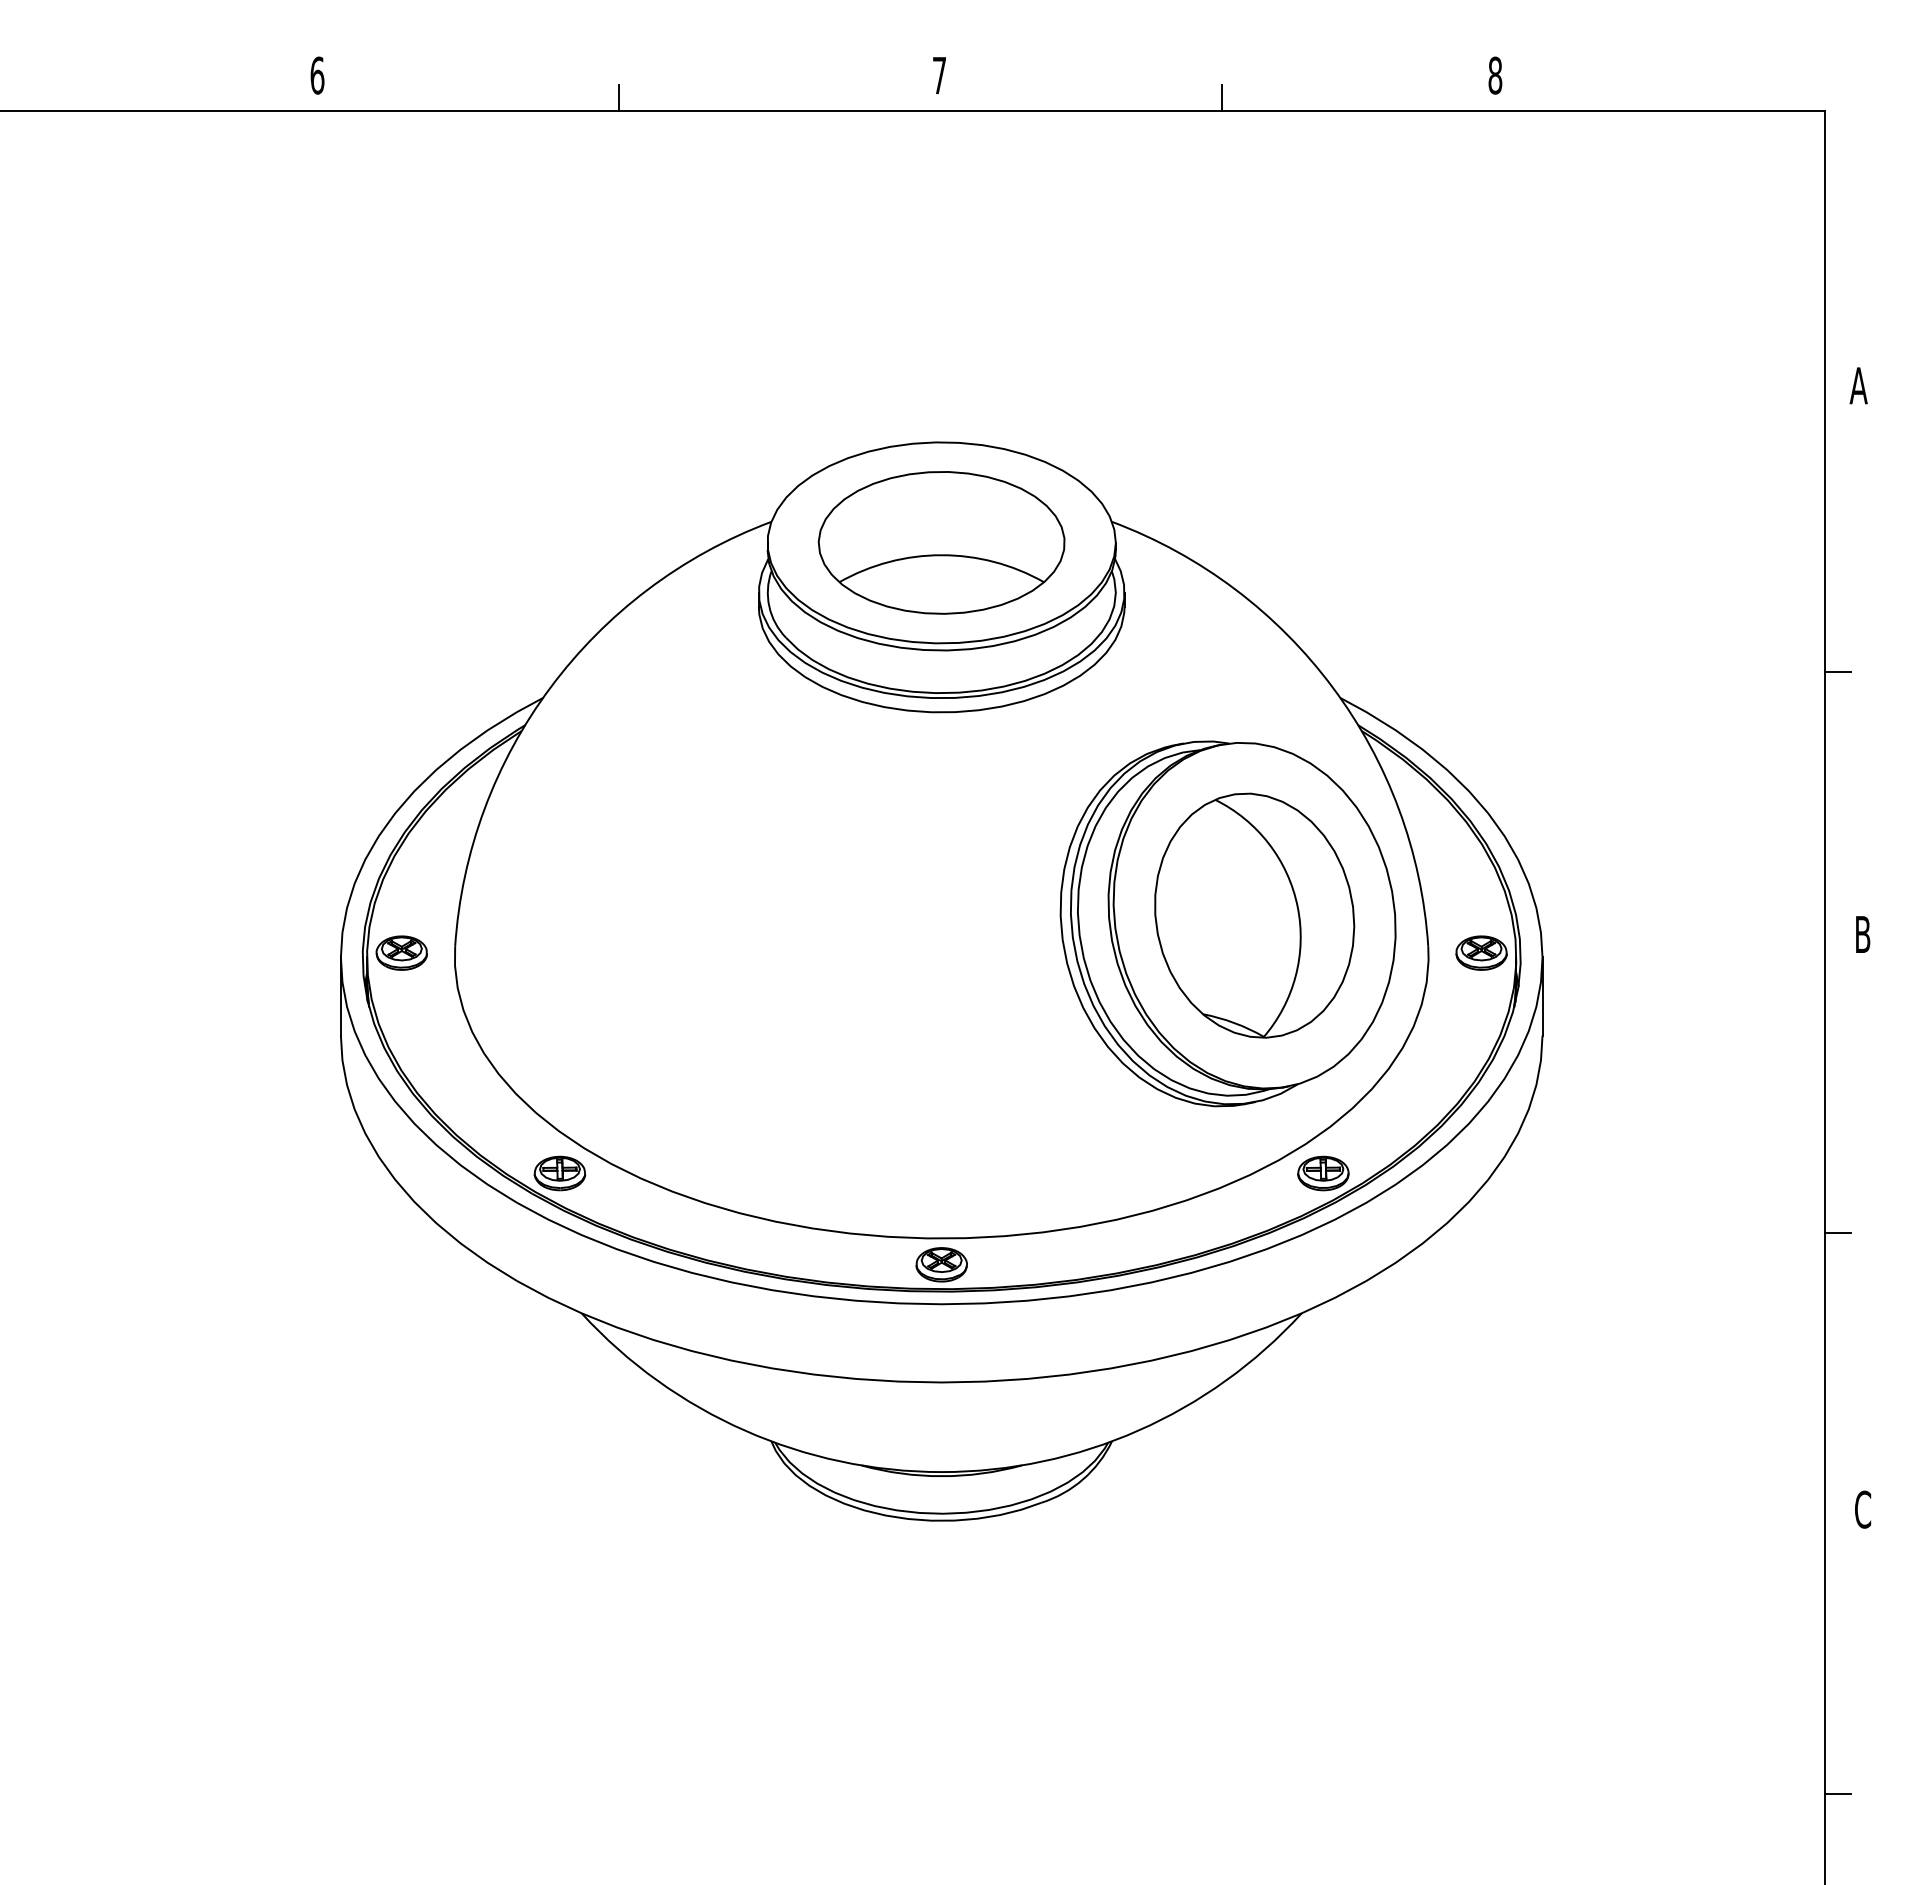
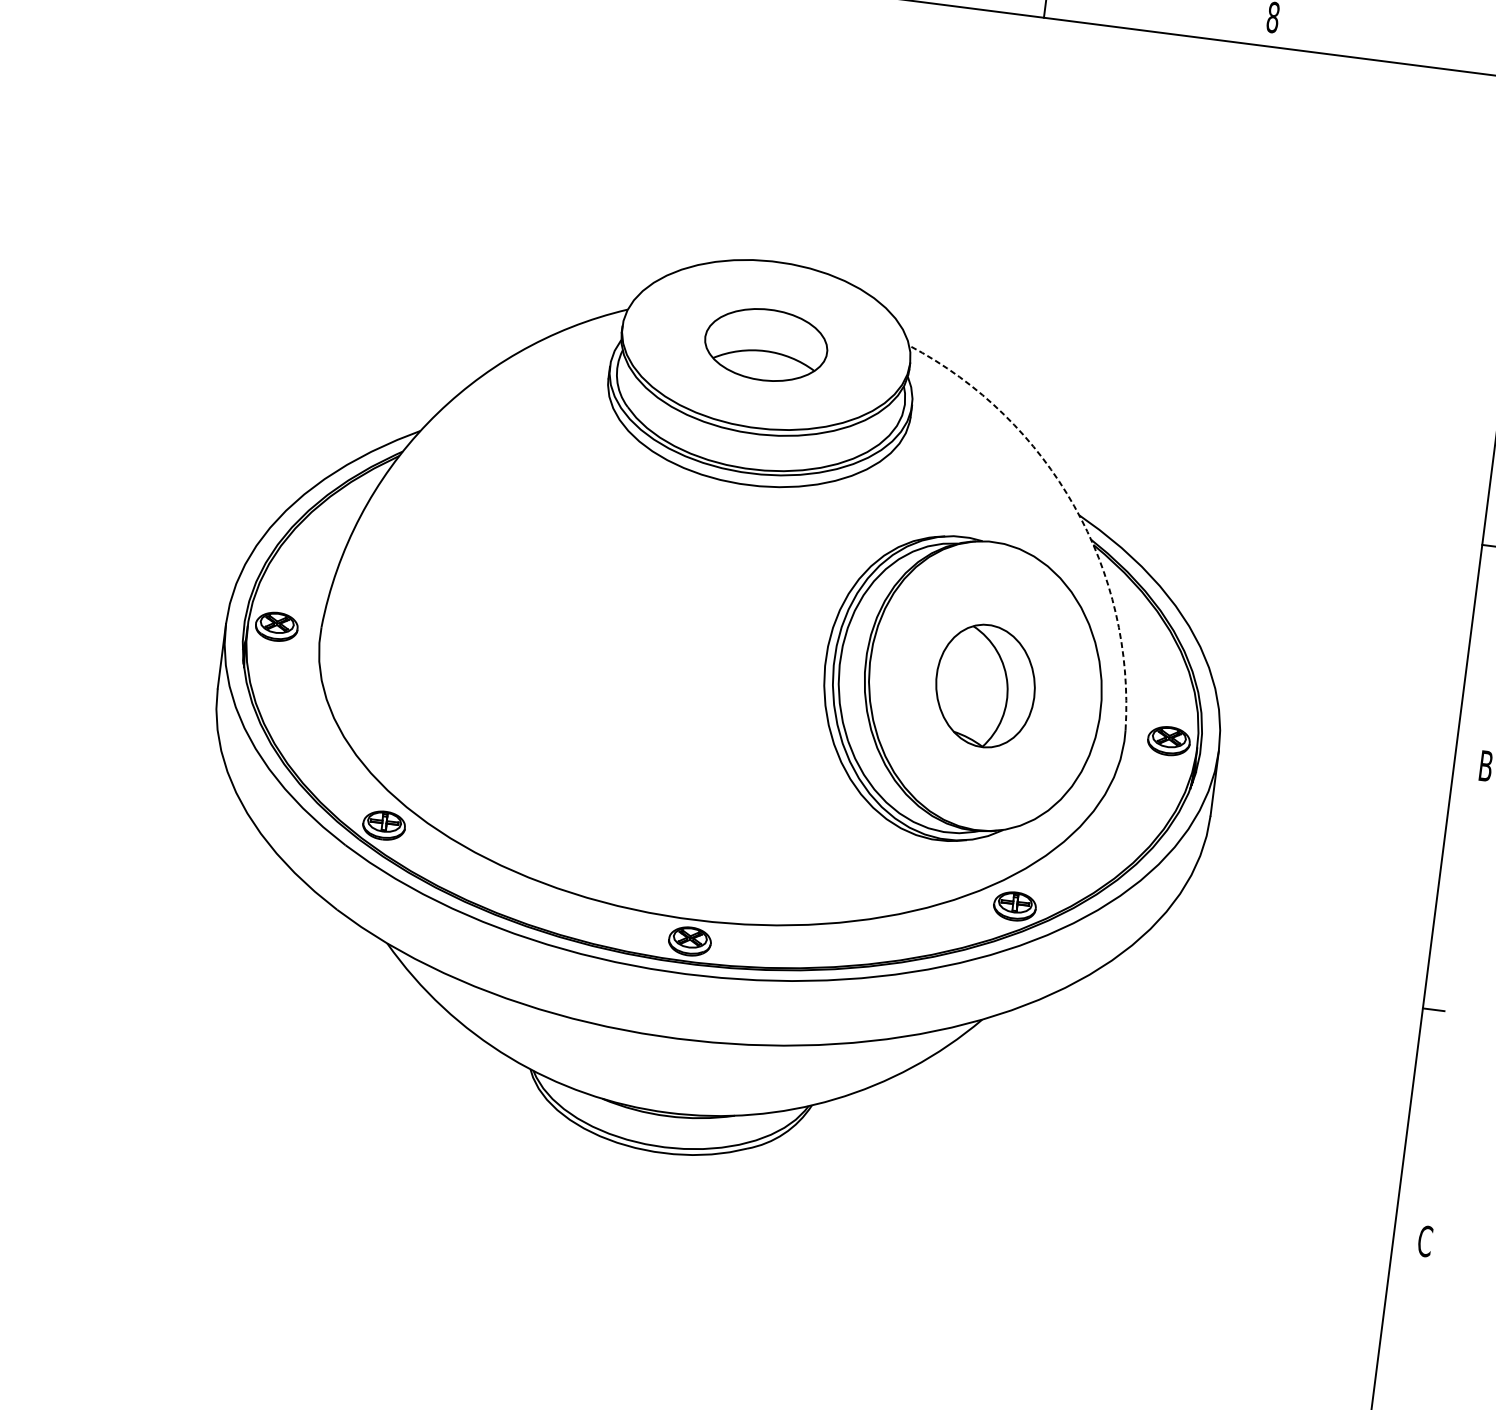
part: (941, 542) -> (766, 344), size x0.6
arc: (1332, 687) -> (1073, 505), solid -> dashed
part: (1254, 915) -> (985, 685), size x0.6

